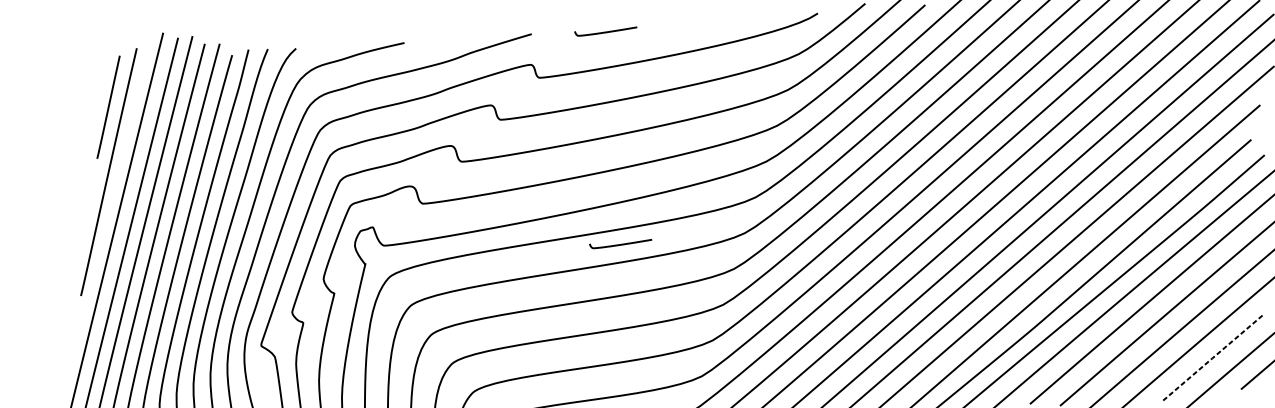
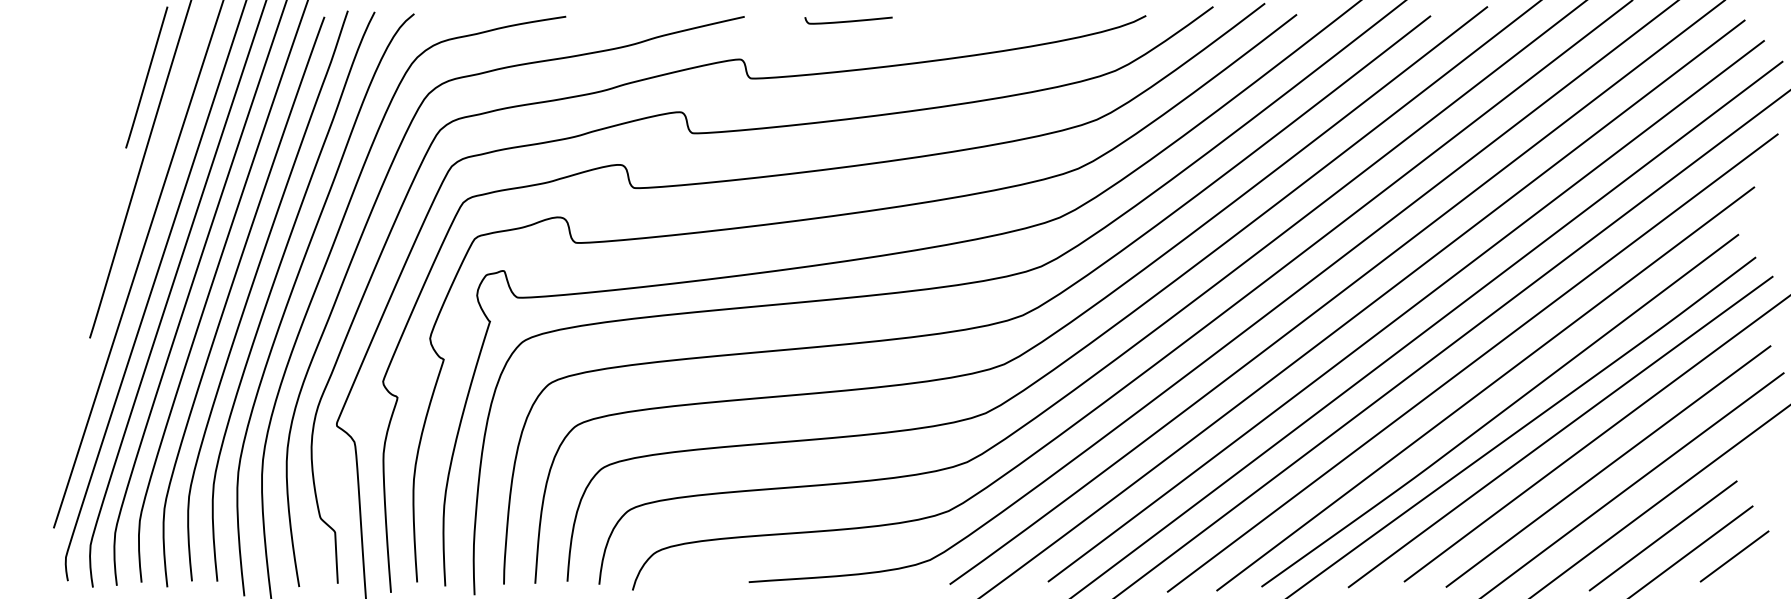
curve: (620, 244) -> (848, 318), removed
line: (1211, 358) -> (1662, 536), dashed -> solid

